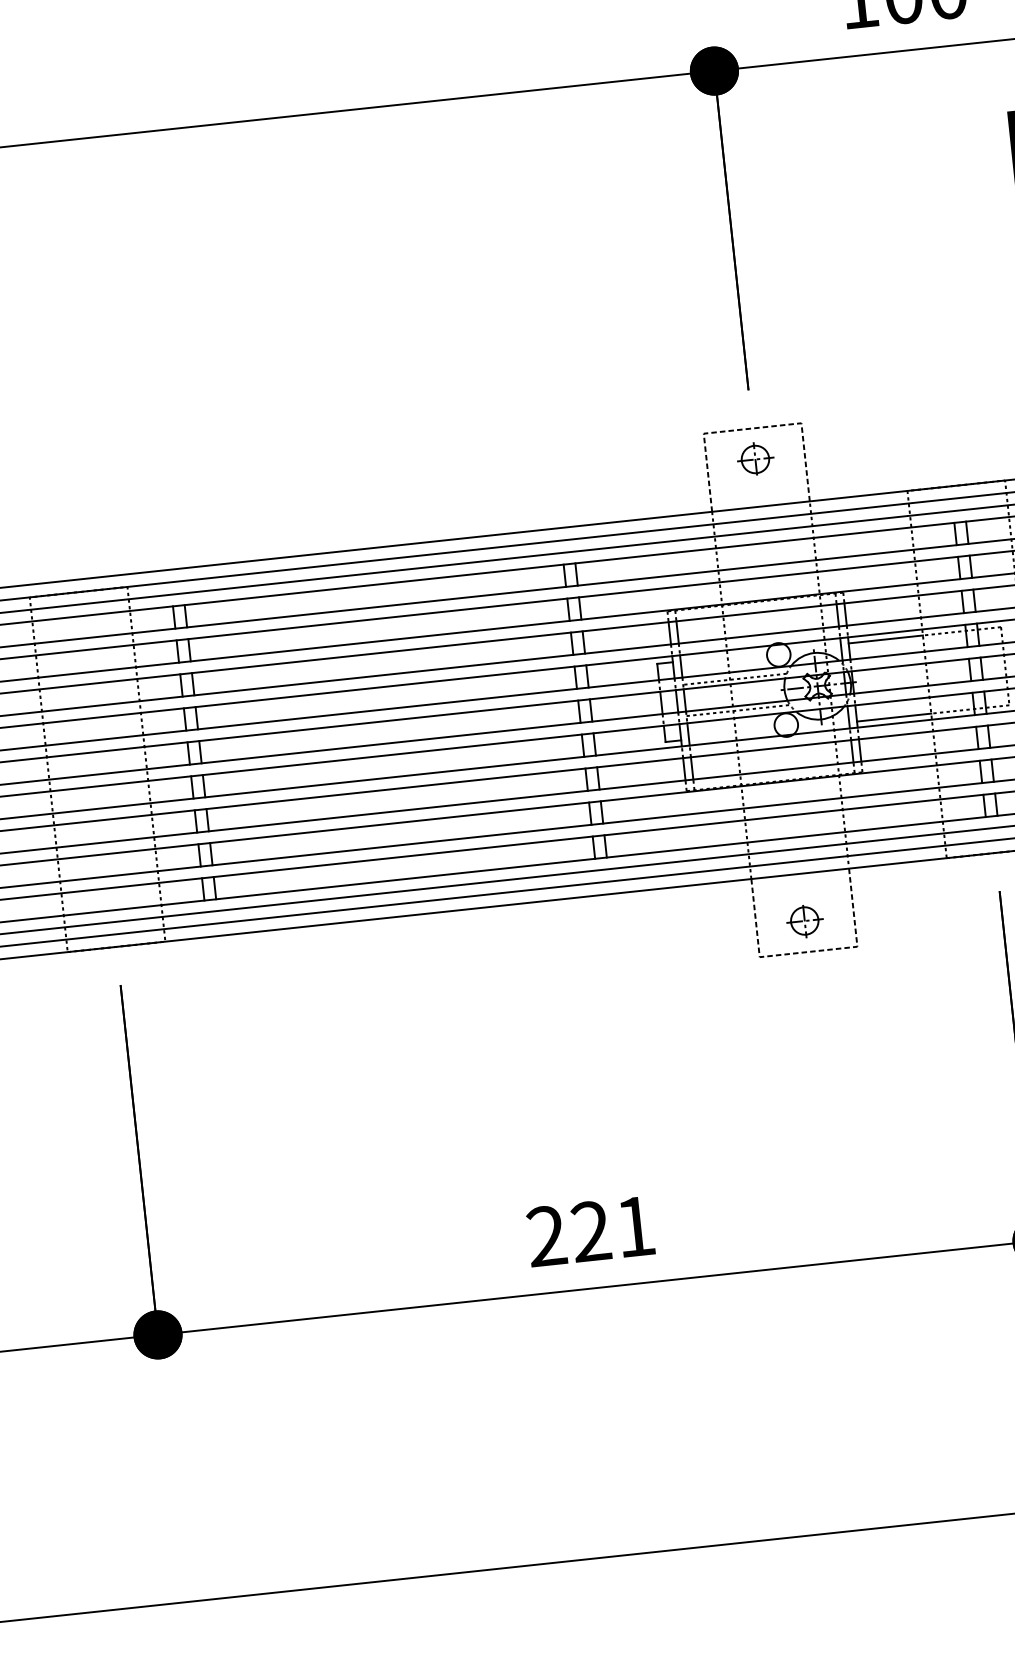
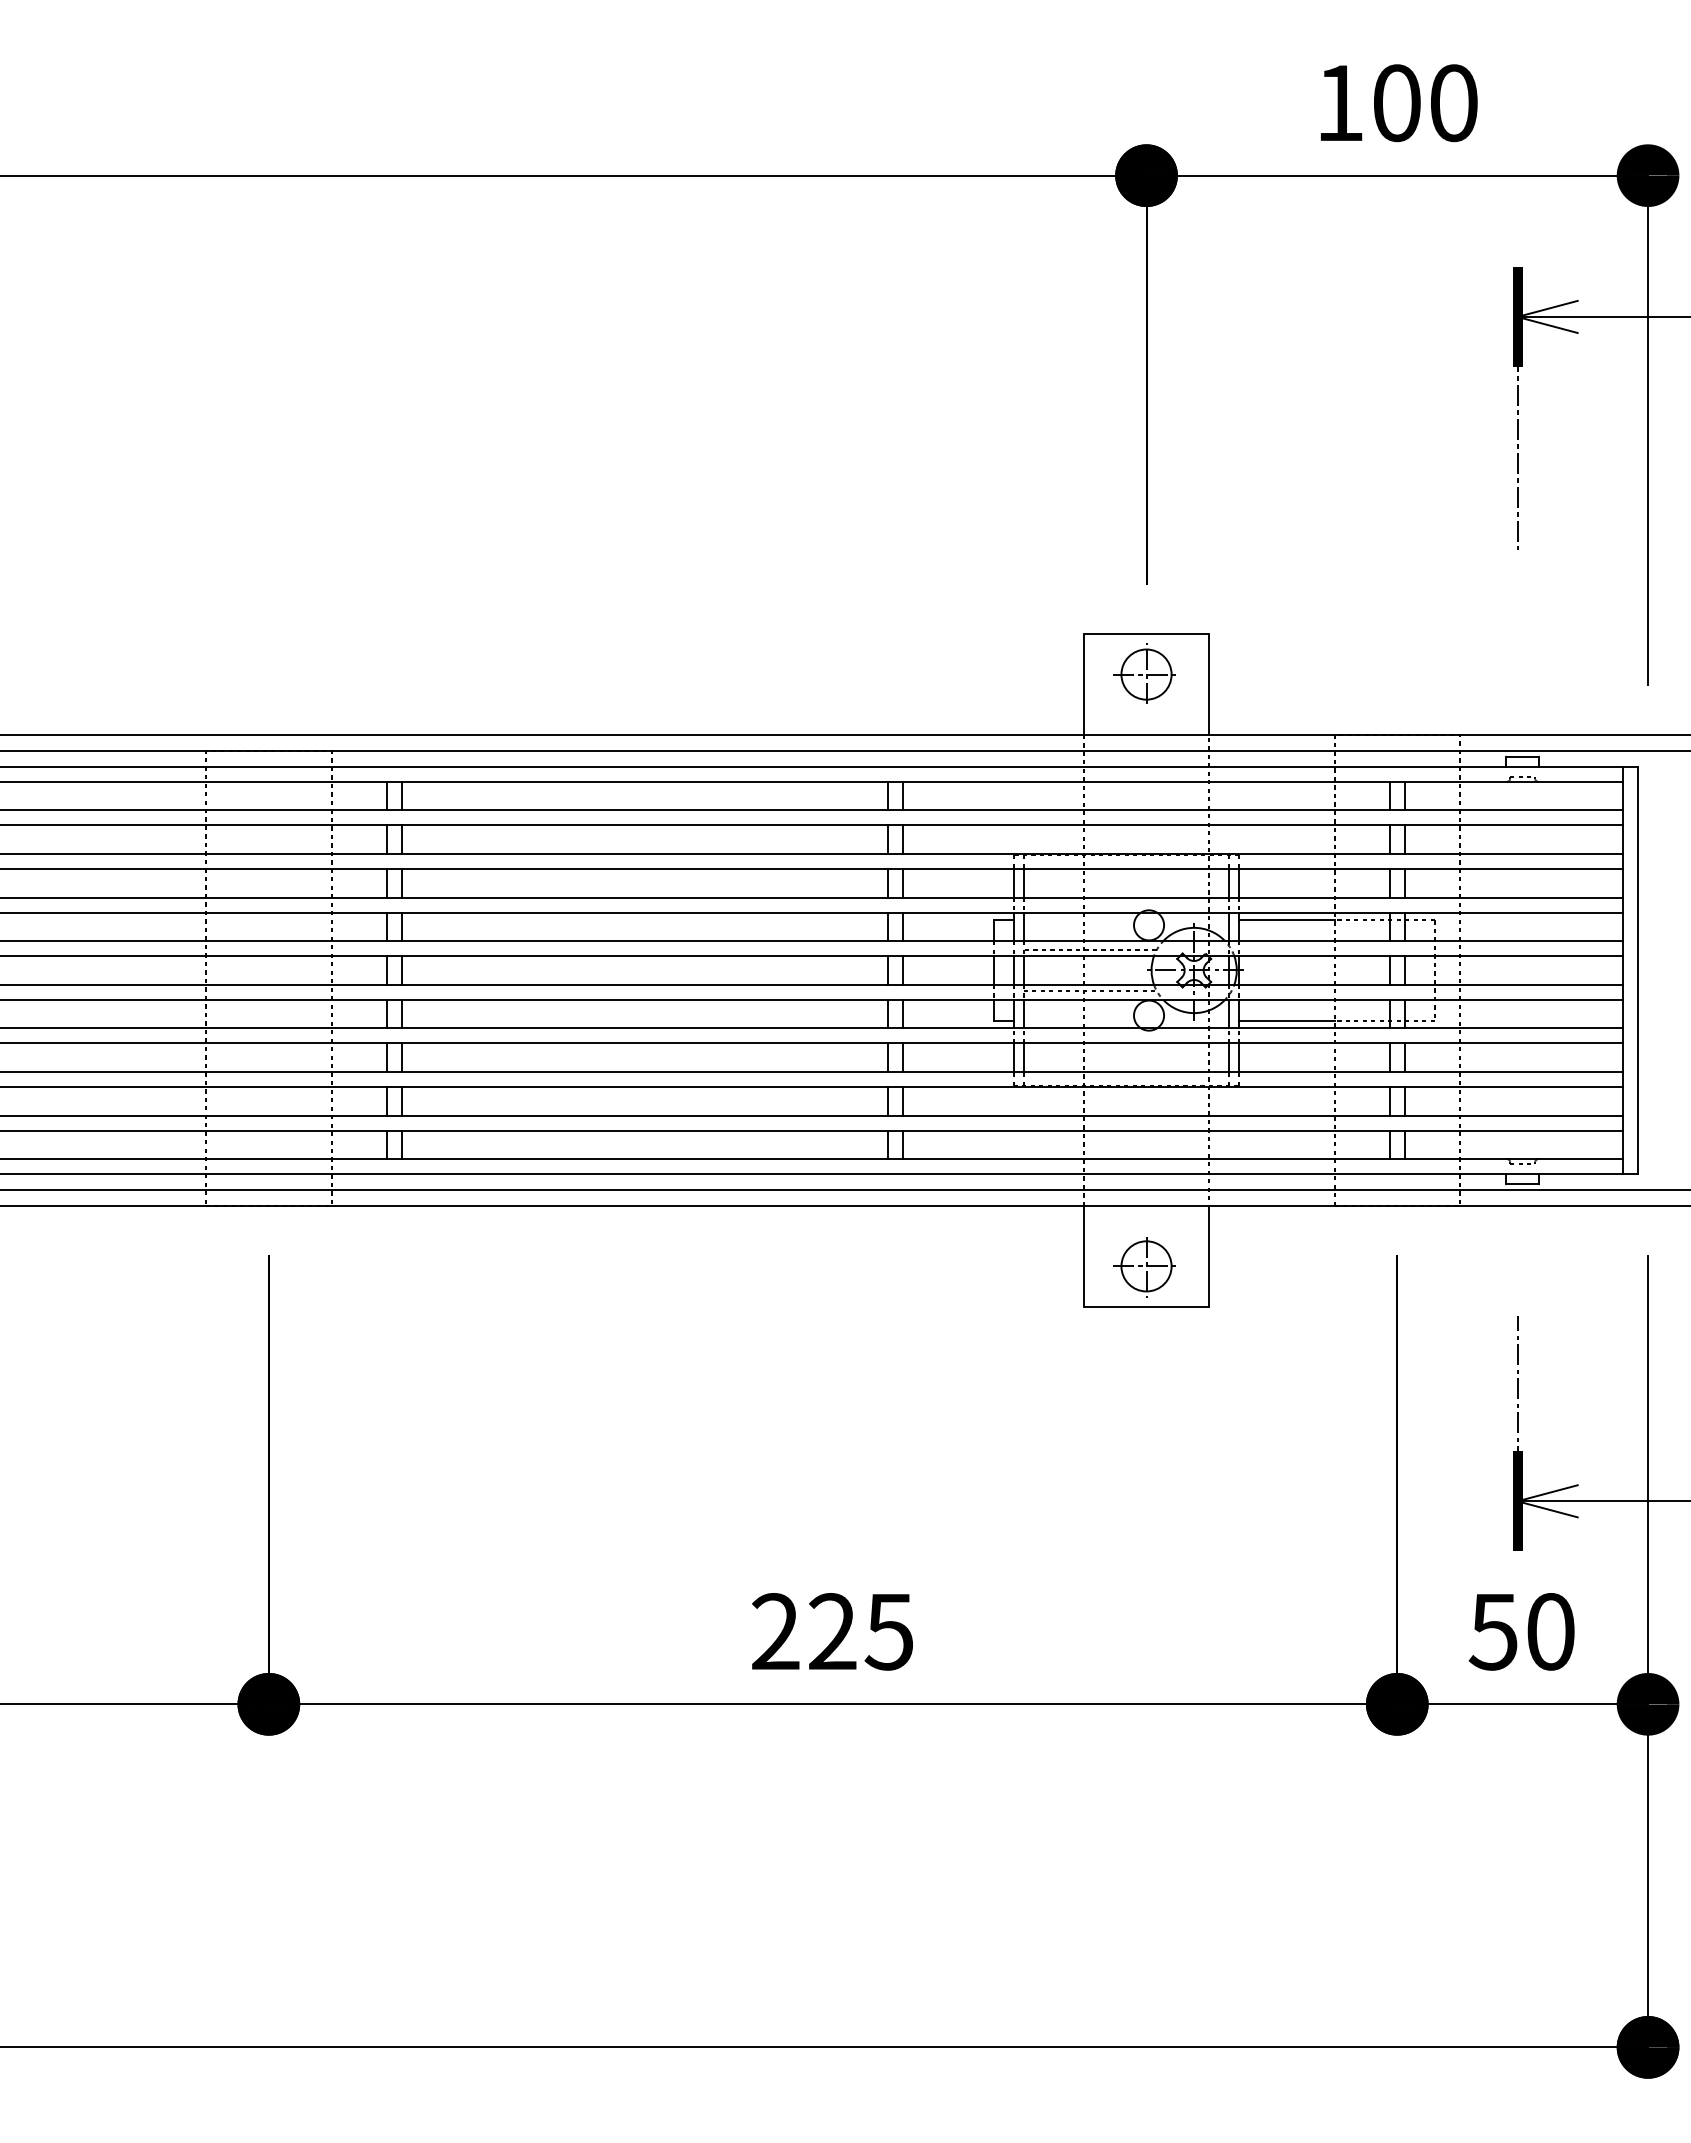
line: (752, 428) -> (1146, 634), dashed -> solid
part: (754, 459) -> (1144, 673), size x1.43
part: (803, 921) -> (1144, 1267), size x1.43
line: (808, 951) -> (1146, 1306), dashed -> solid
text: (634, 1227) -> (888, 1632), 221 -> 225

